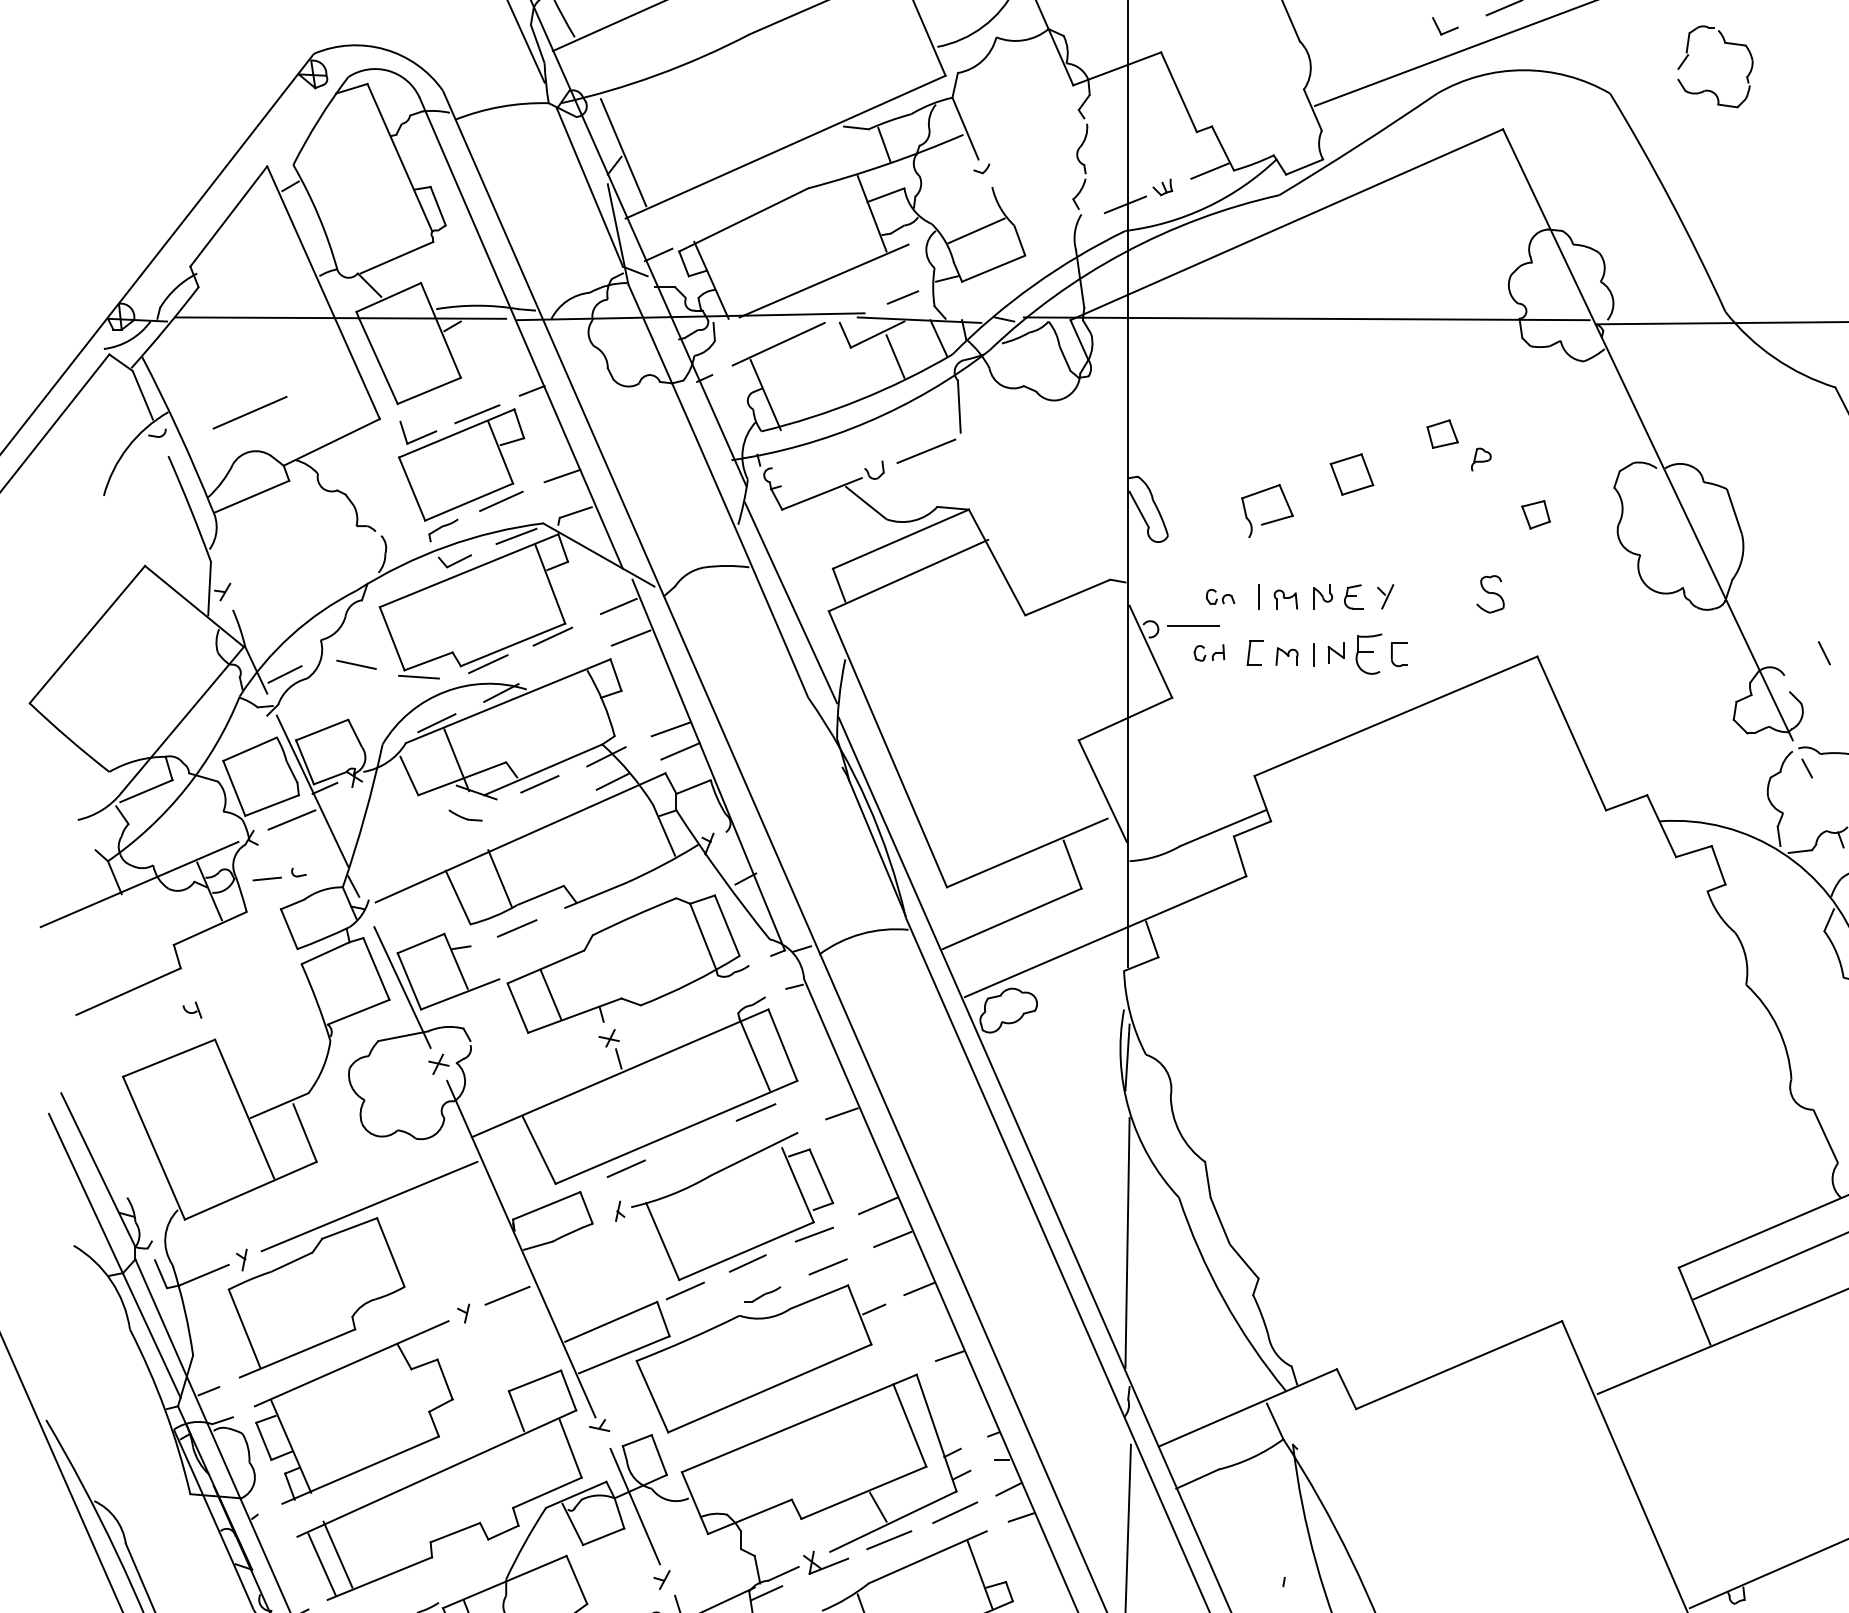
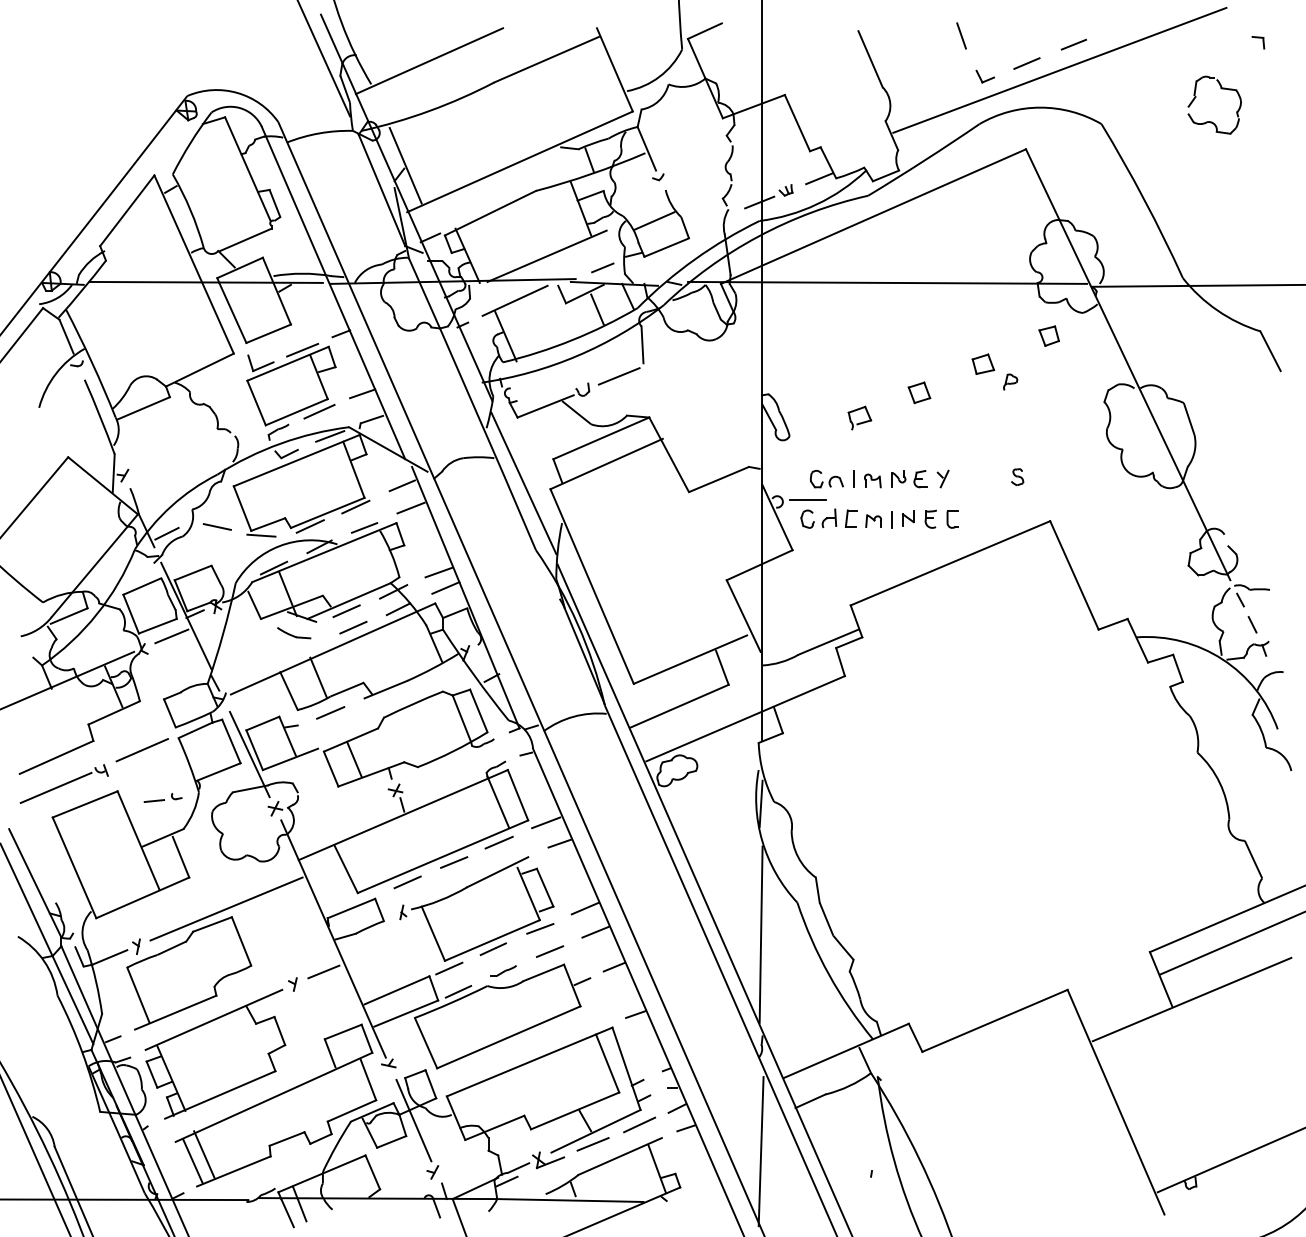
part: (1724, 44) -> (1221, 89), moved
line: (248, 413) -> (141, 750), moved
part: (1352, 474) -> (919, 392), size x0.71
part: (1267, 509) -> (859, 417), size x0.62
part: (1534, 513) -> (1048, 335), moved
part: (1491, 593) -> (1017, 476), size x0.62
part: (1220, 596) -> (826, 478), size x1.67
part: (1208, 652) -> (818, 518), size x1.67
part: (1367, 652) -> (930, 518), size x0.62
line: (1824, 652) -> (1252, 624), moved
line: (565, 665) -> (364, 527), added
line: (549, 807) -> (353, 627), added
part: (465, 815) -> (294, 633), size x1.43
part: (278, 874) -> (162, 797), moved
line: (127, 1034) -> (55, 787), added
line: (823, 1083) -> (546, 822), added
line: (692, 1140) -> (454, 862), added
line: (698, 1323) -> (458, 991), added

